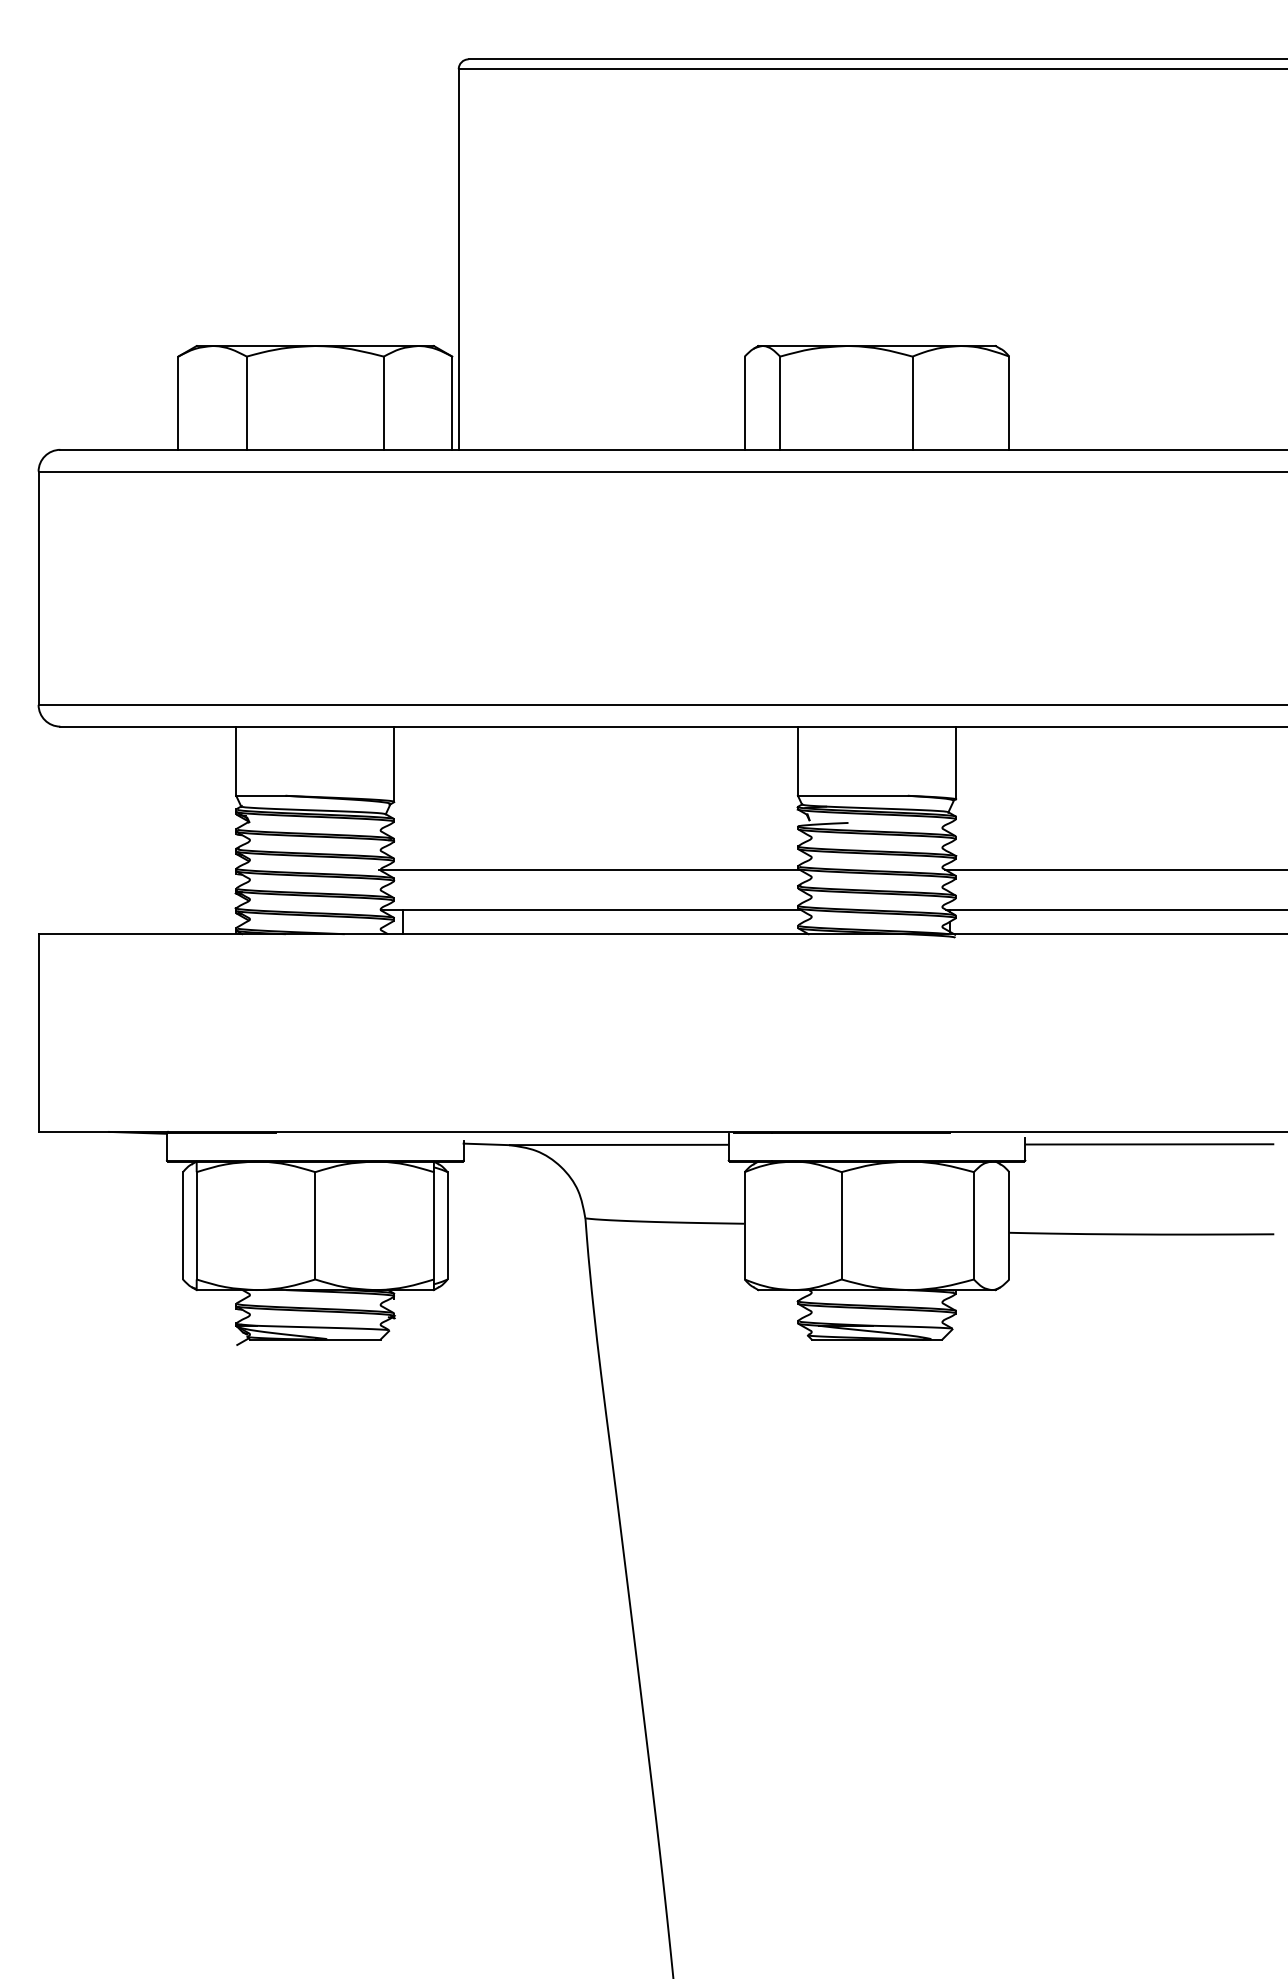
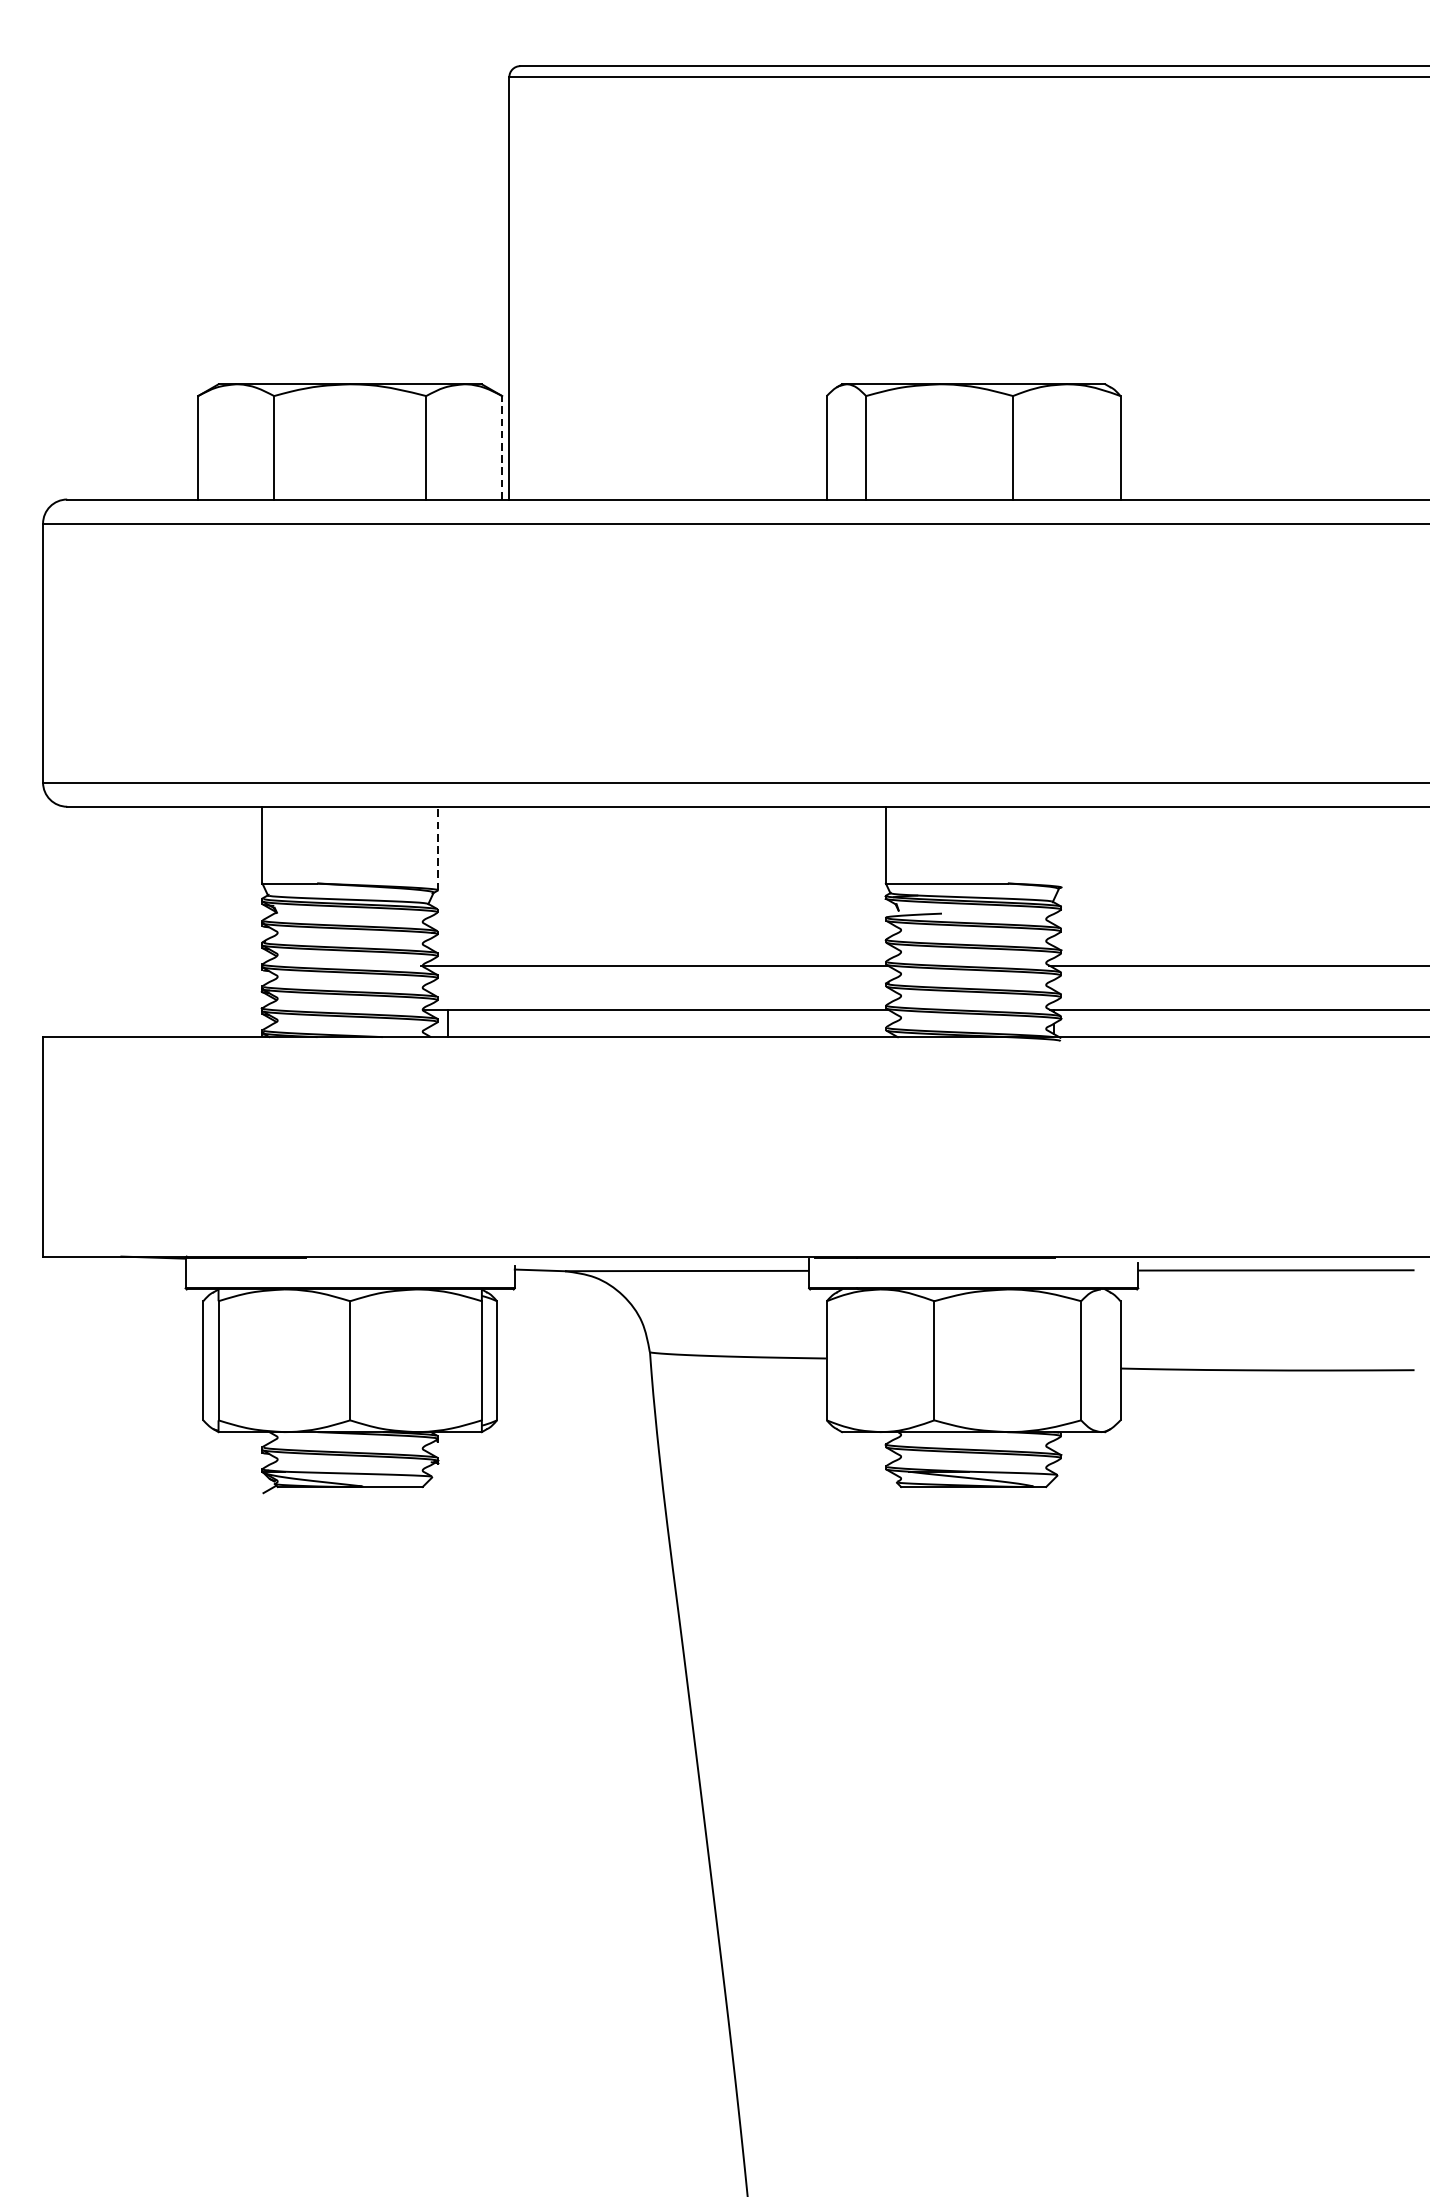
line: (452, 403) -> (502, 448), solid -> dashed
line: (956, 762) -> (1061, 846), removed
line: (394, 764) -> (438, 848), solid -> dashed

